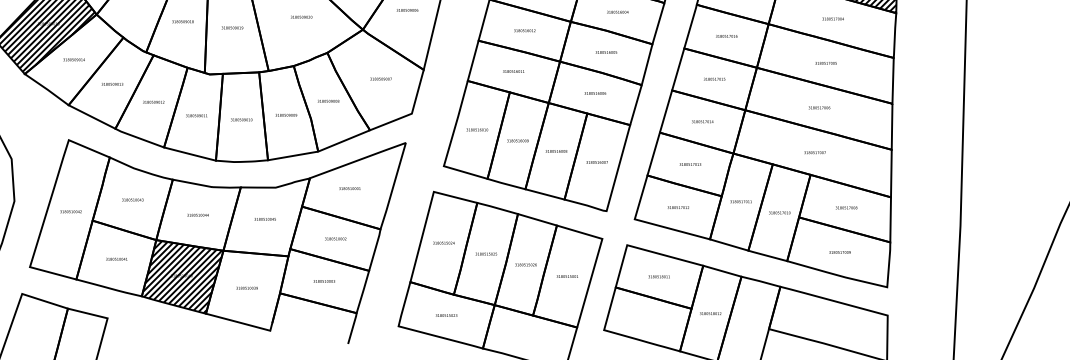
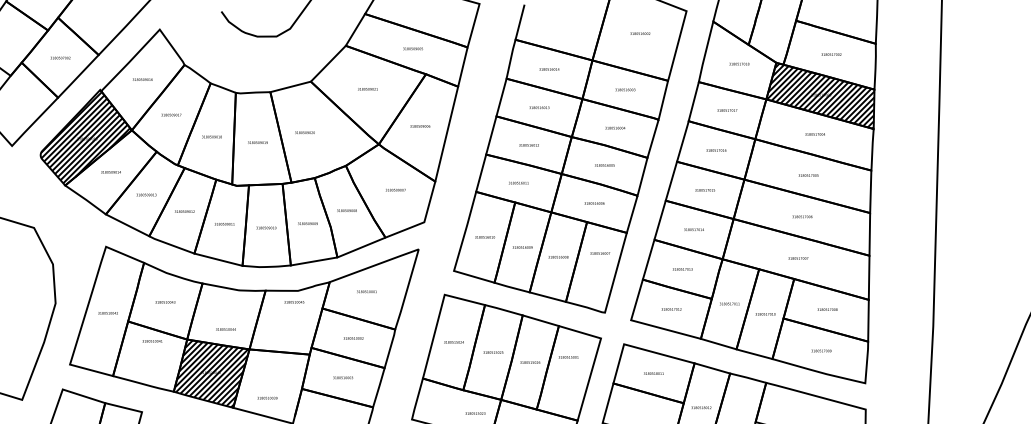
text: (301, 16) -> (304, 132), moved
text: (597, 162) -> (600, 253), moved
text: (197, 215) -> (225, 329), moved
text: (265, 219) -> (294, 302), moved
text: (116, 259) -> (152, 341), moved
text: (567, 276) -> (568, 357), moved
text: (247, 287) -> (267, 397), moved
text: (446, 315) -> (475, 413), moved

